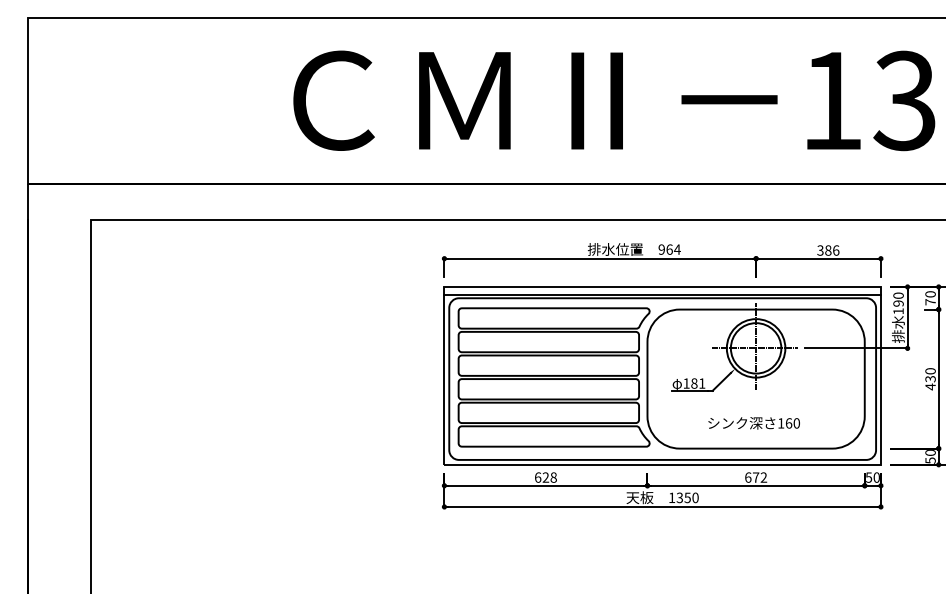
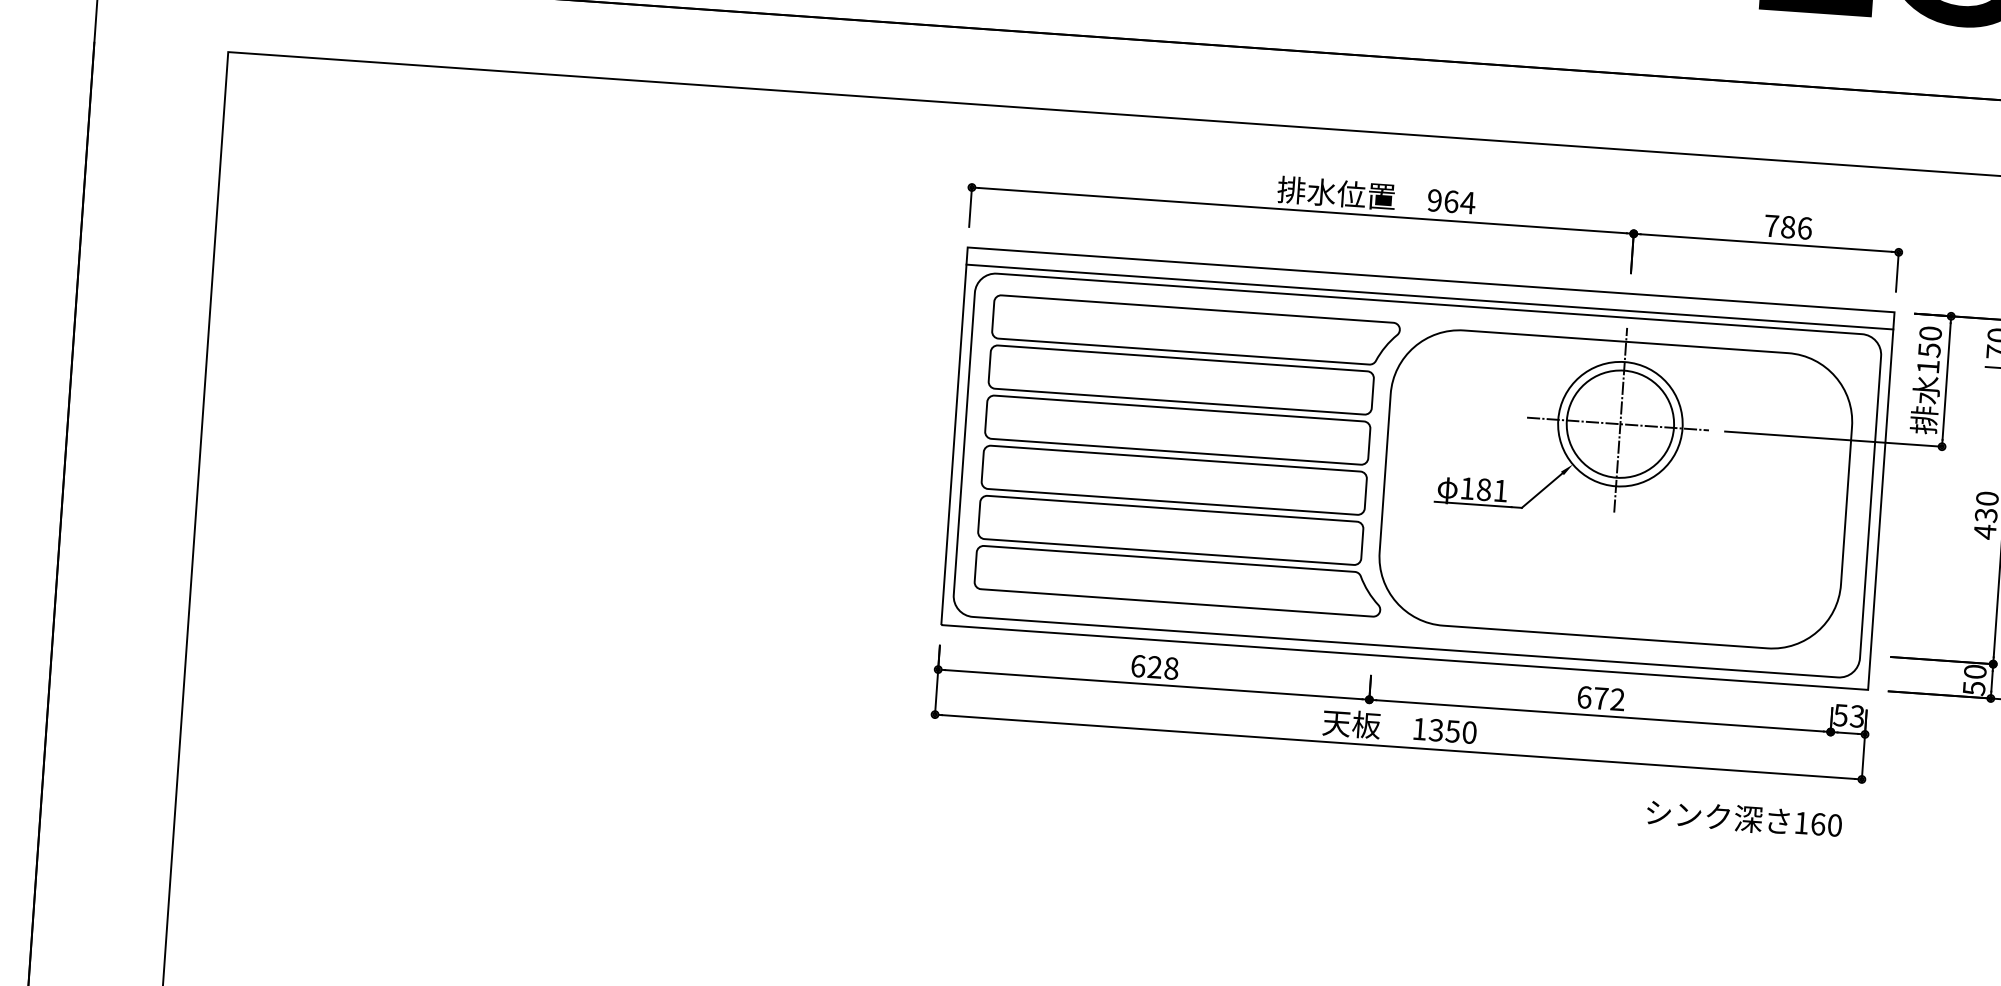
text: (820, 250) -> (1771, 225), 386 -> 786
text: (898, 303) -> (1929, 350), 190 -> 150
text: (753, 423) -> (1742, 819), moved
text: (876, 477) -> (1856, 716), 50 -> 53

